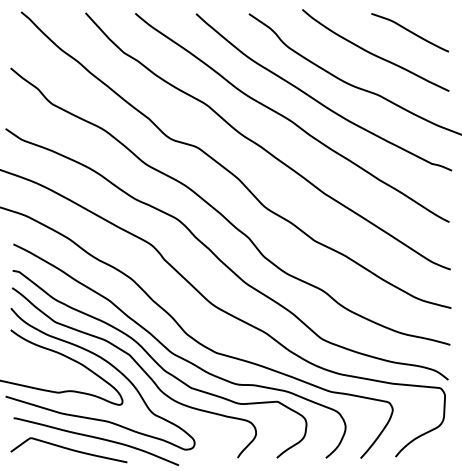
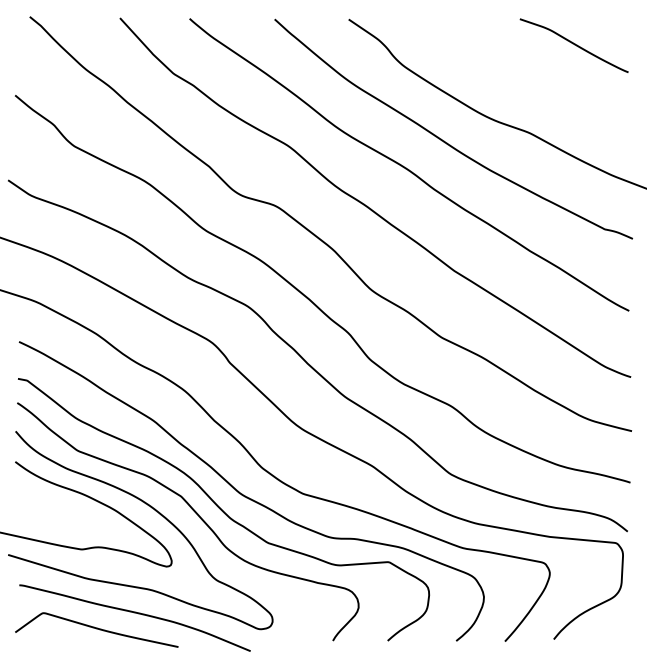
curve: (373, 53) -> (523, 75), removed

